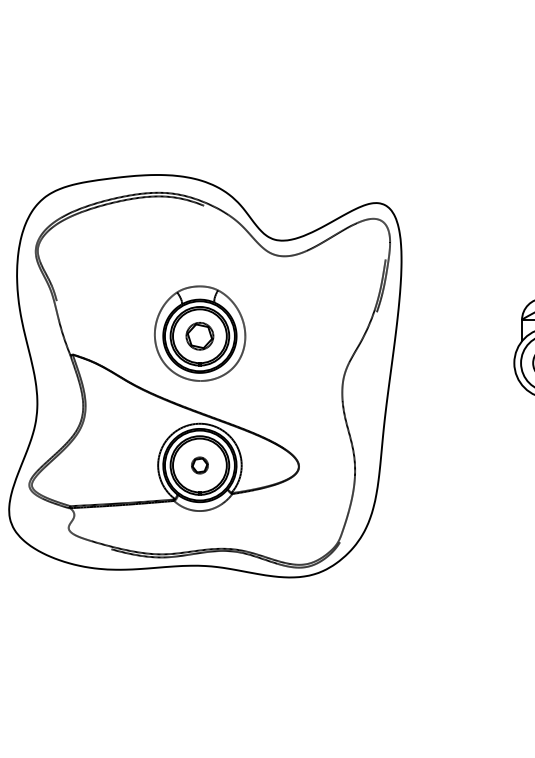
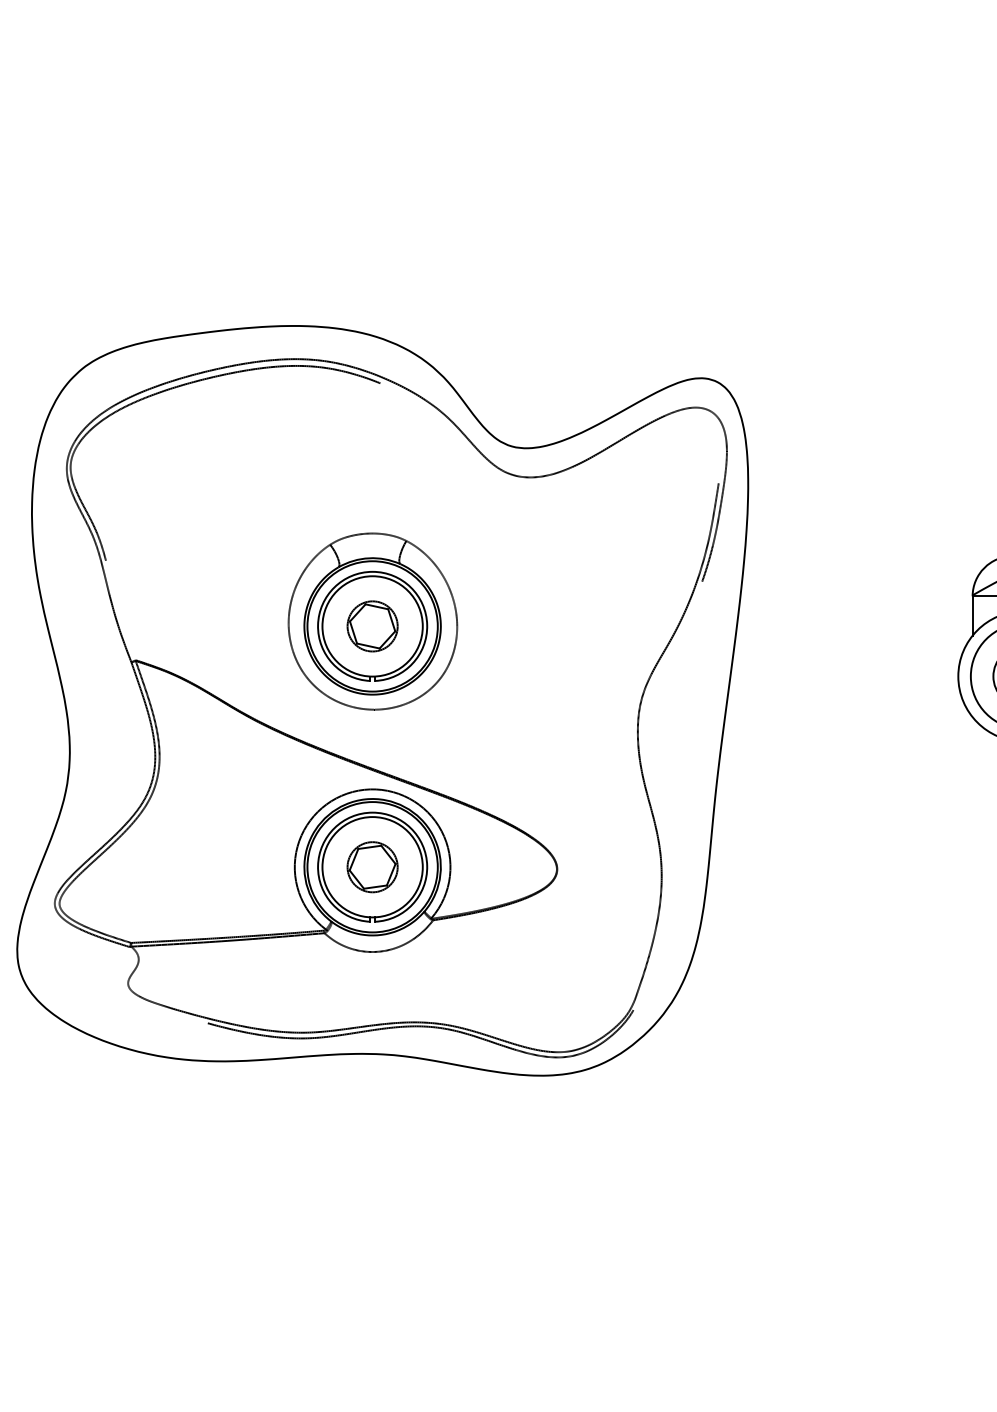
part: (199, 465) -> (371, 867), size x1.67

